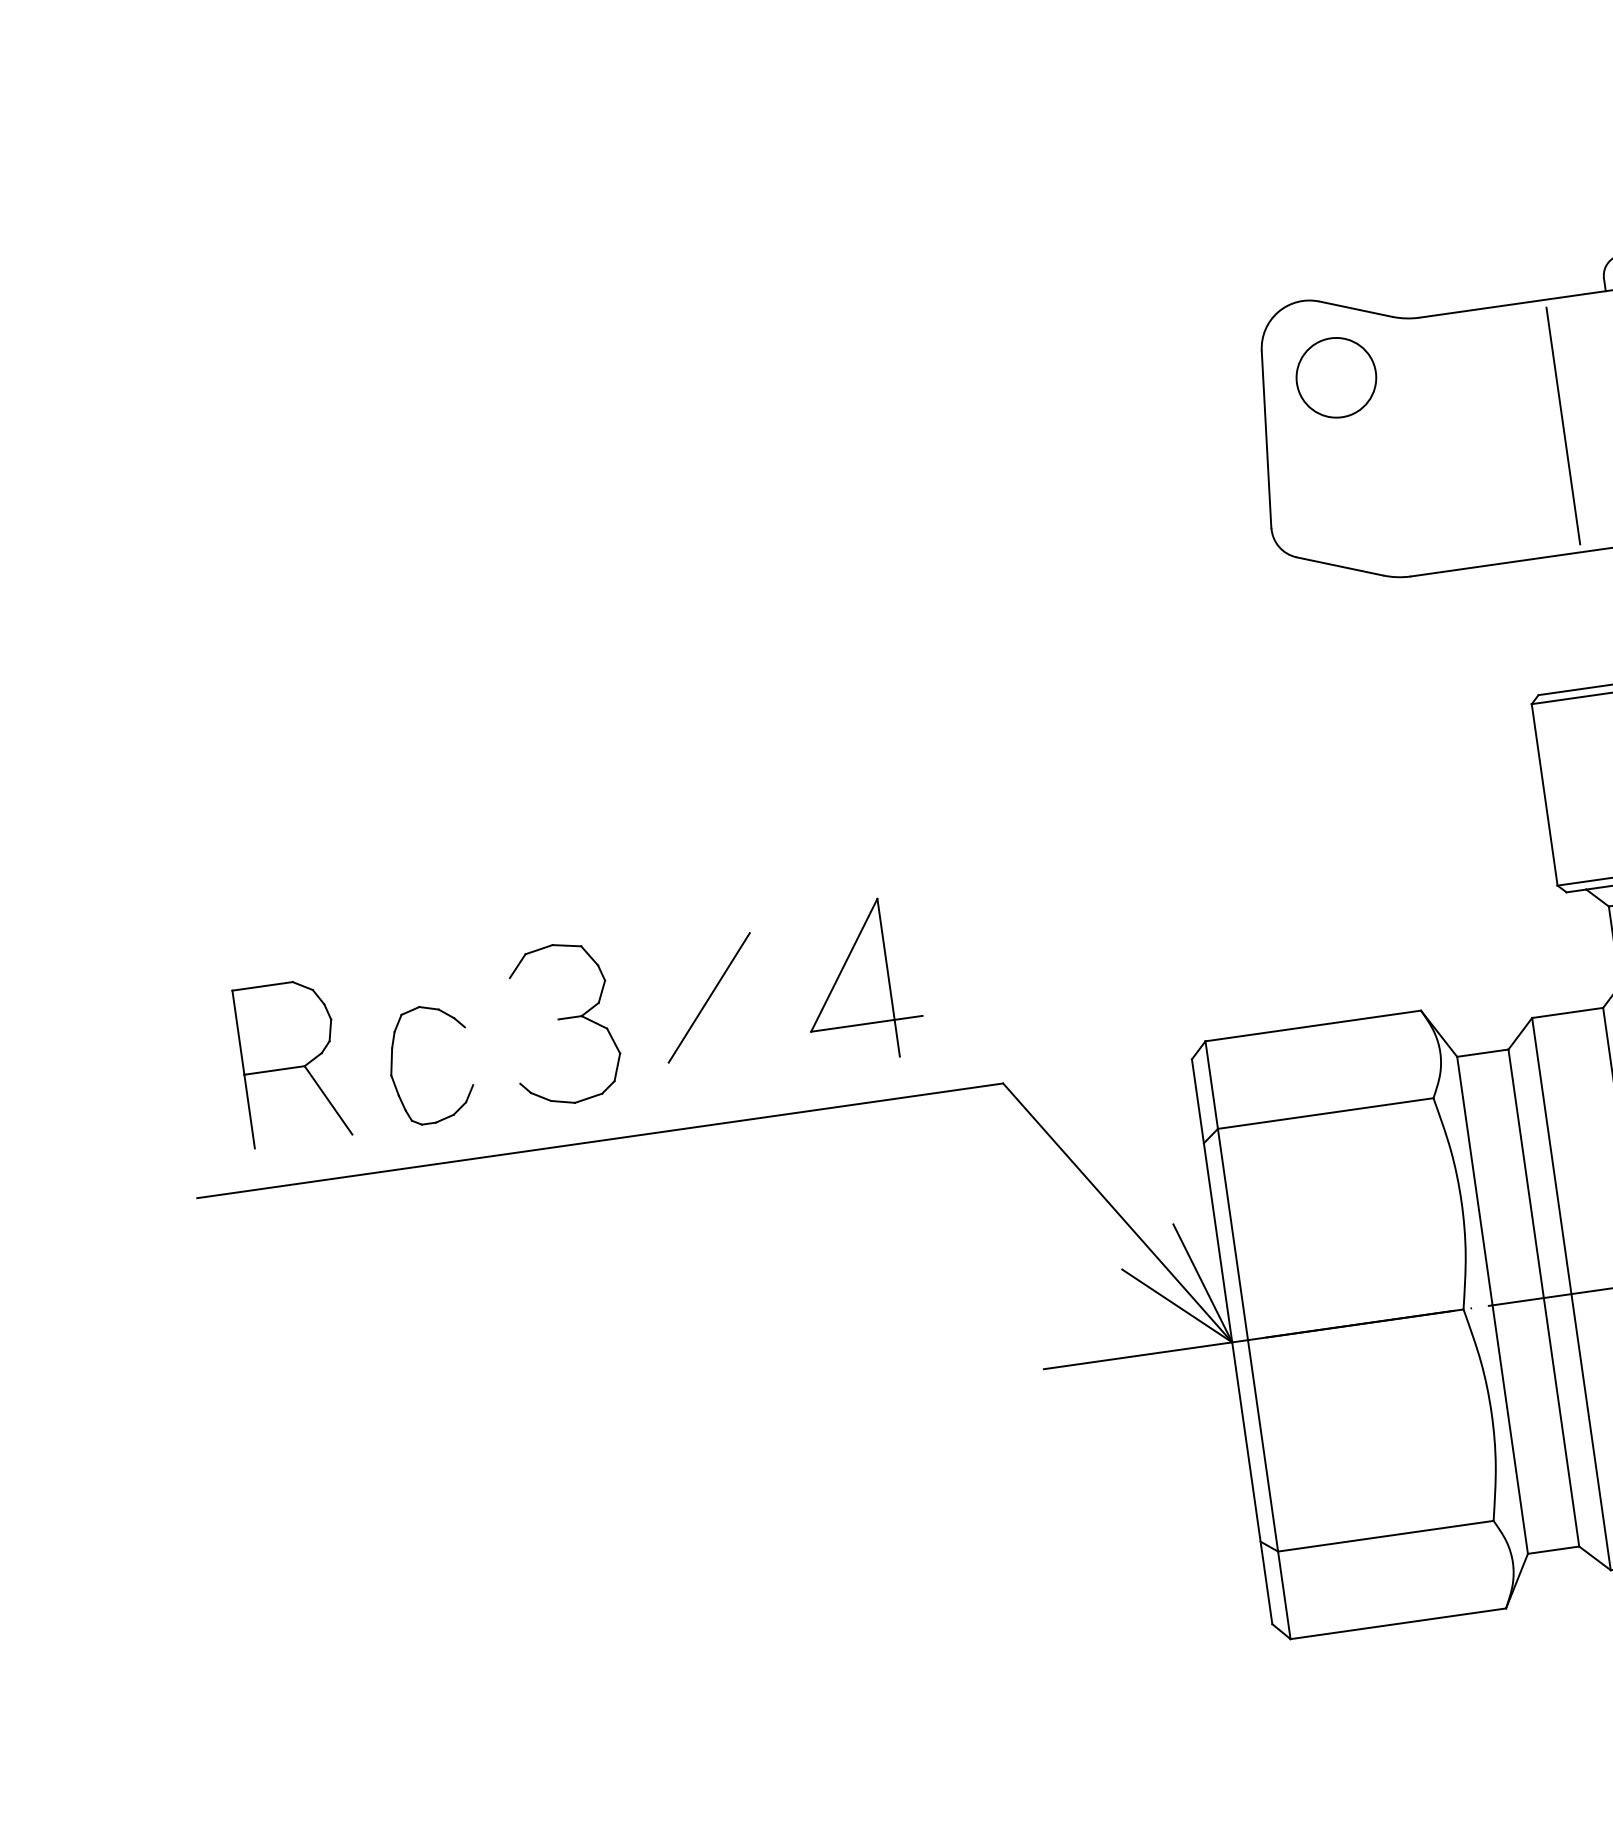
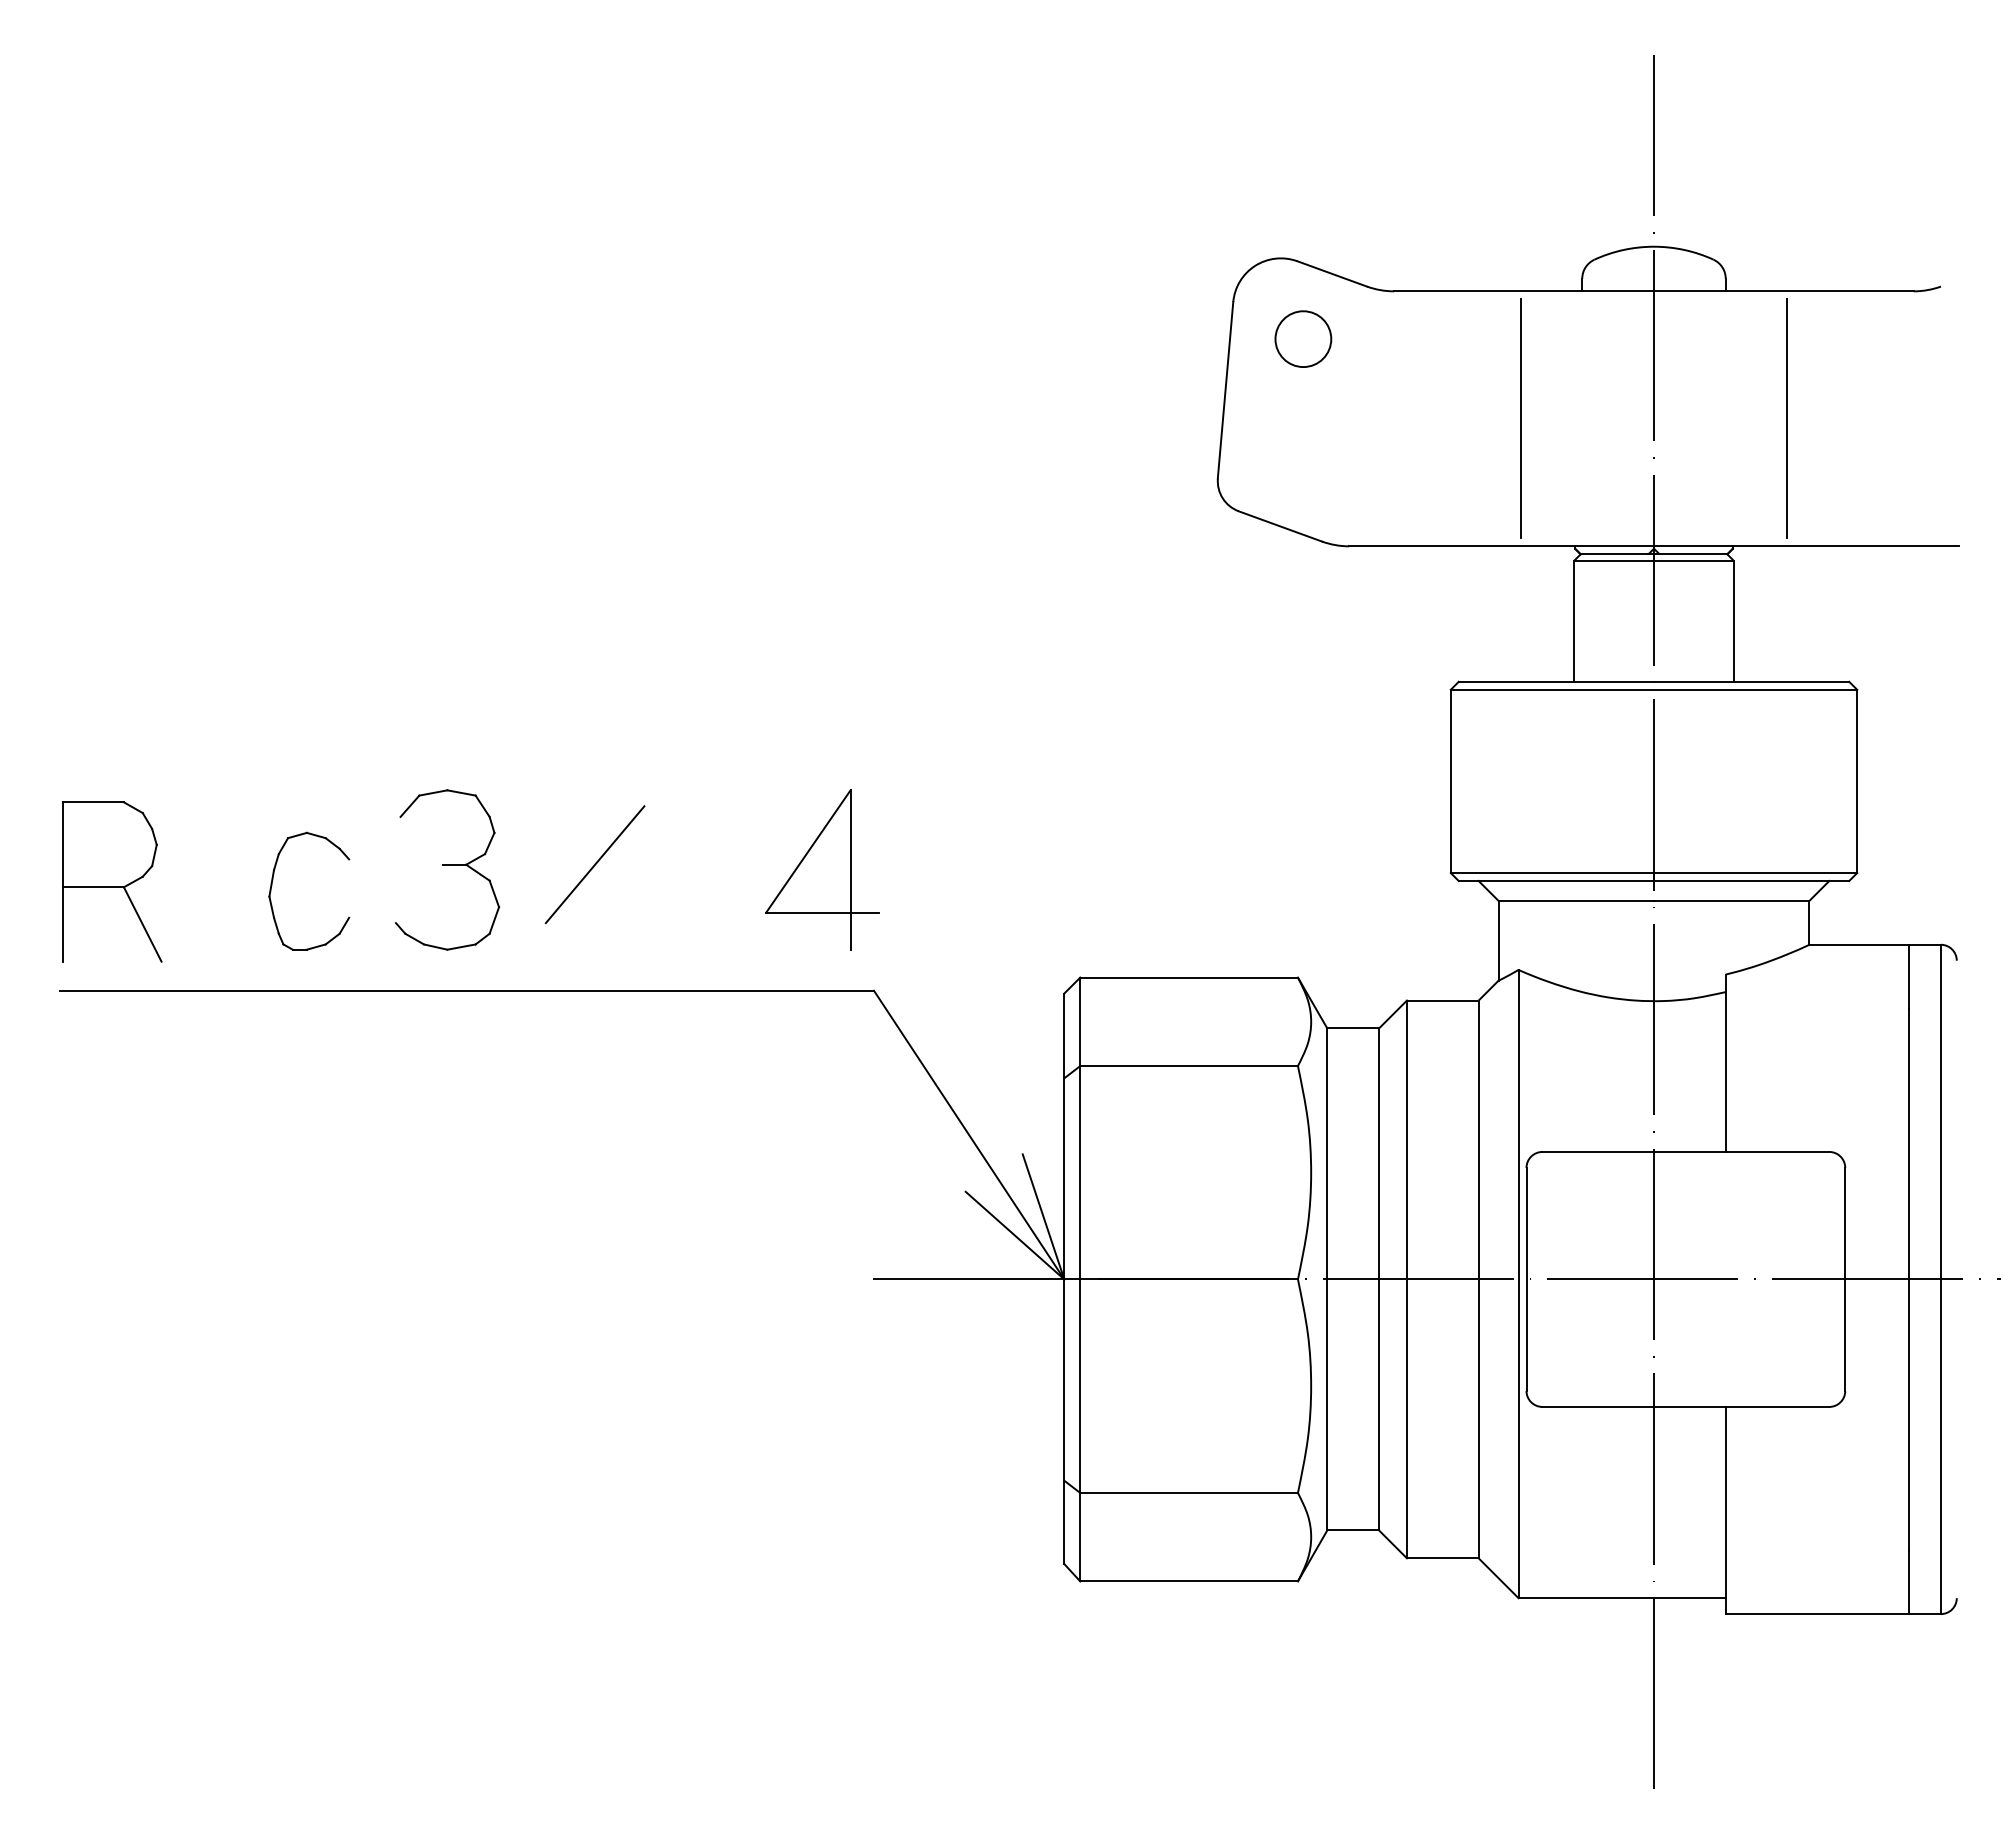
circle: (1336, 378) -> (1303, 339), size x0.7
part: (860, 981) -> (822, 869), moved
part: (292, 1062) -> (112, 881), moved

